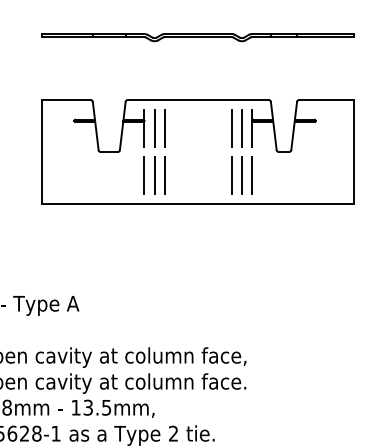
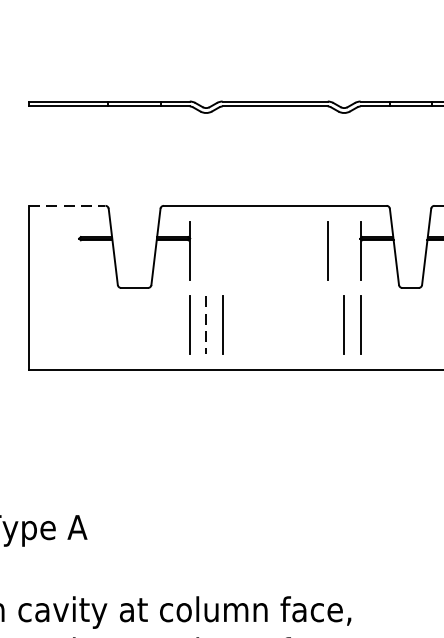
line: (67, 100) -> (68, 206), solid -> dashed
line: (154, 128) -> (206, 250), removed
line: (165, 128) -> (223, 250), removed
line: (241, 128) -> (343, 250), removed
line: (154, 175) -> (206, 324), solid -> dashed
line: (231, 175) -> (327, 324), removed

